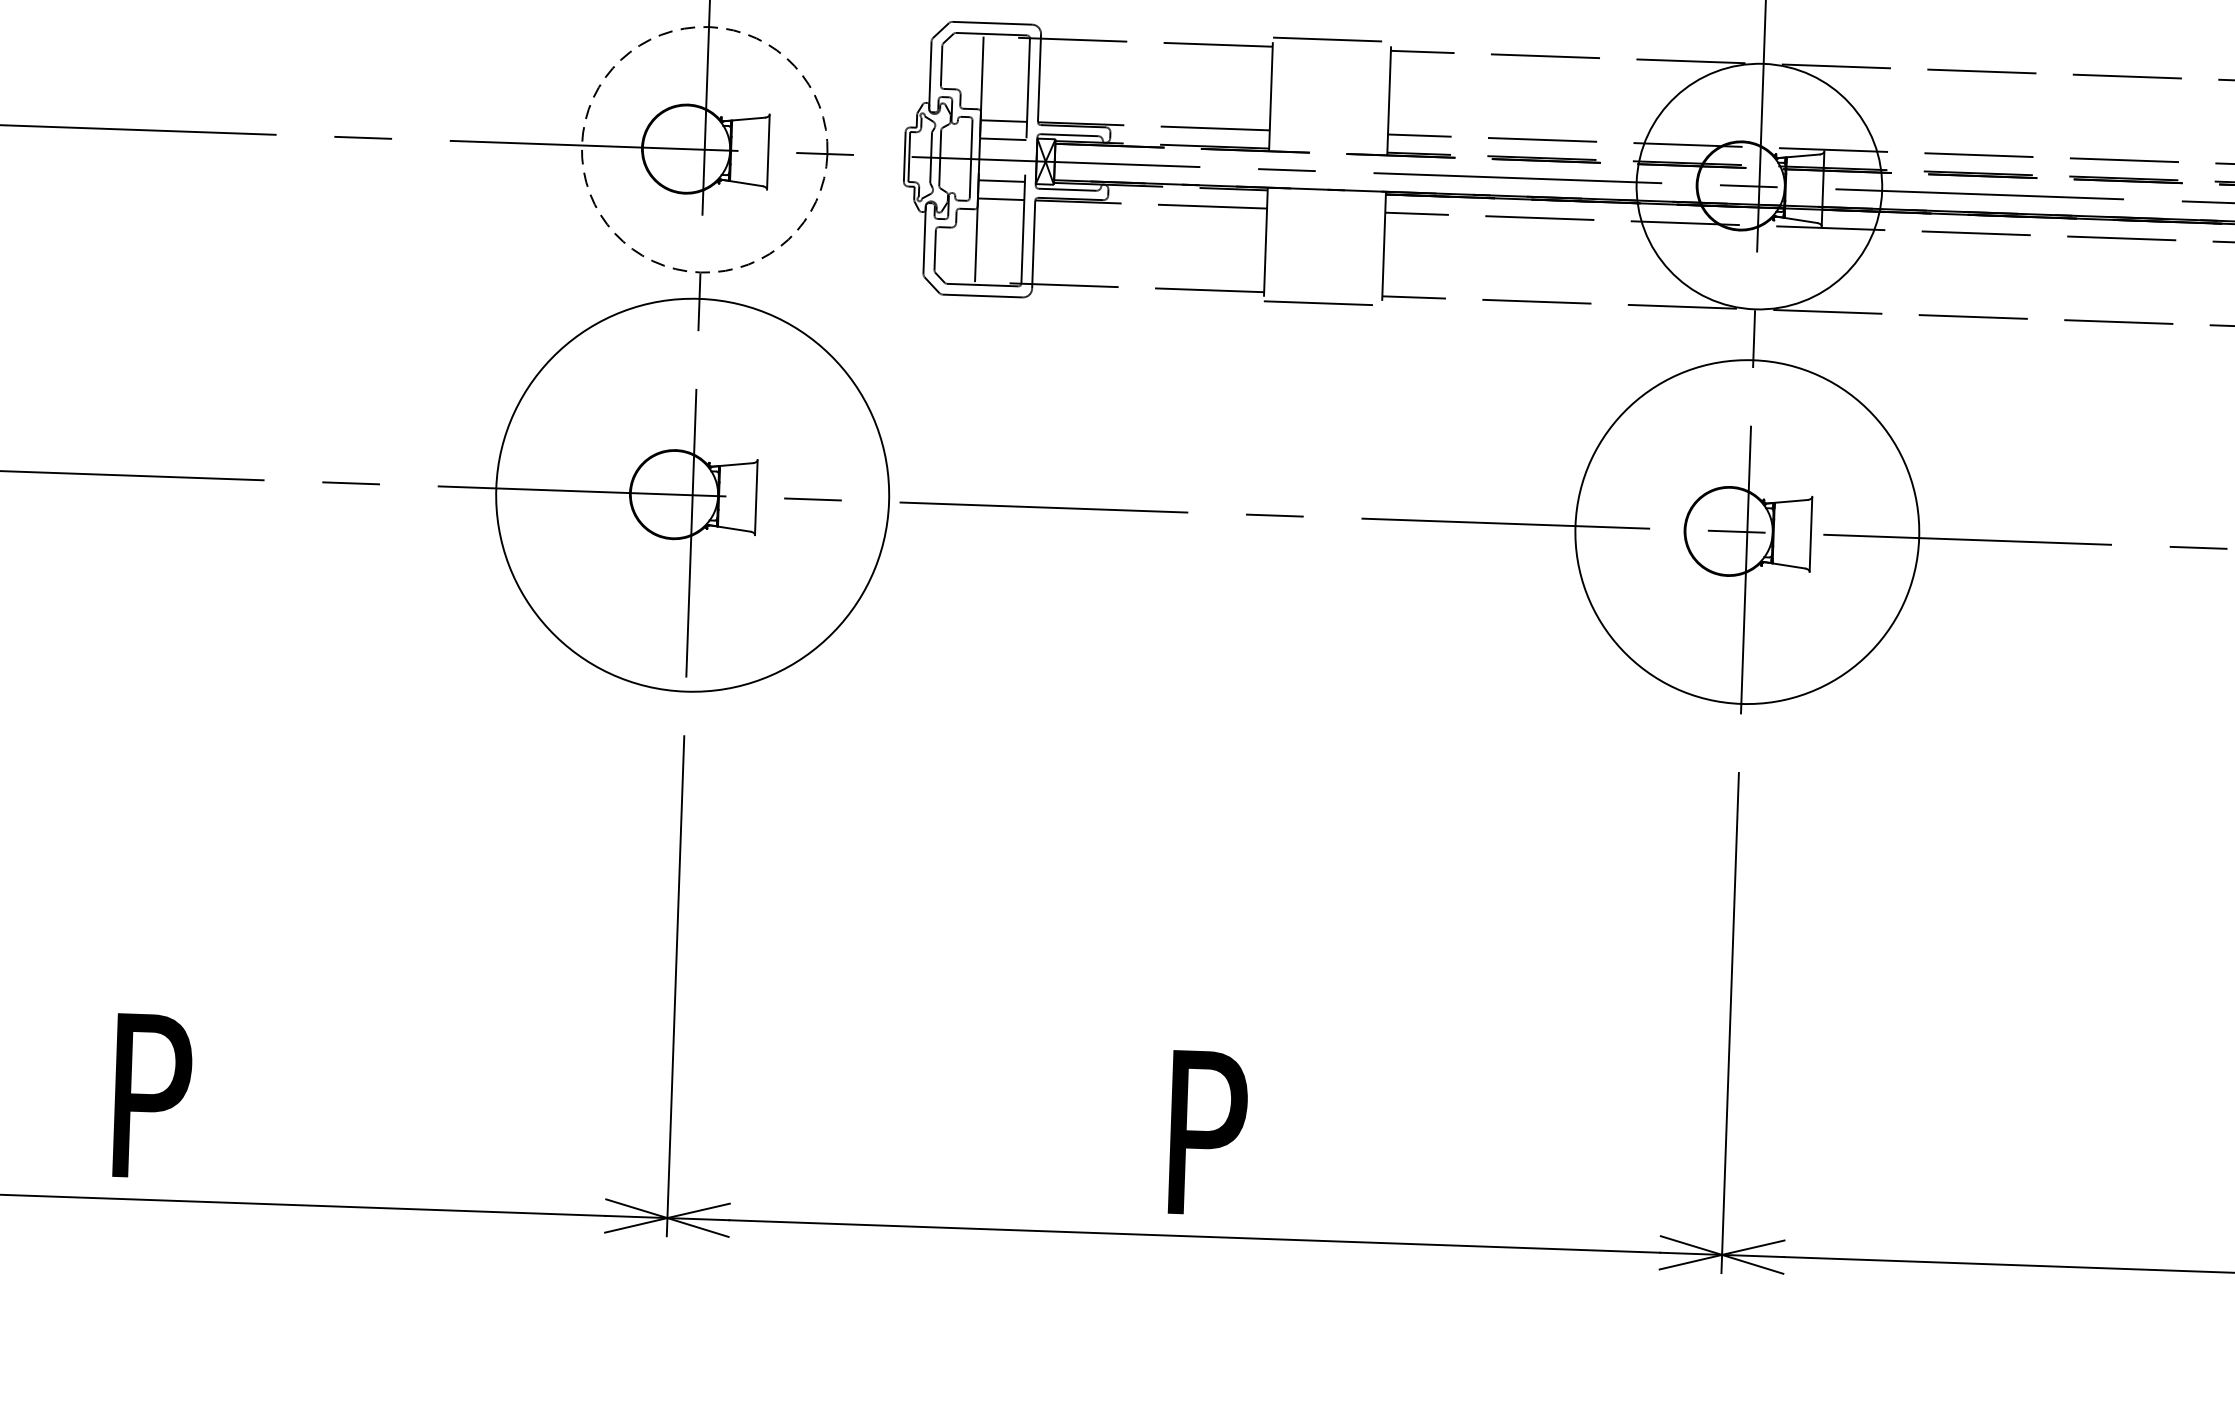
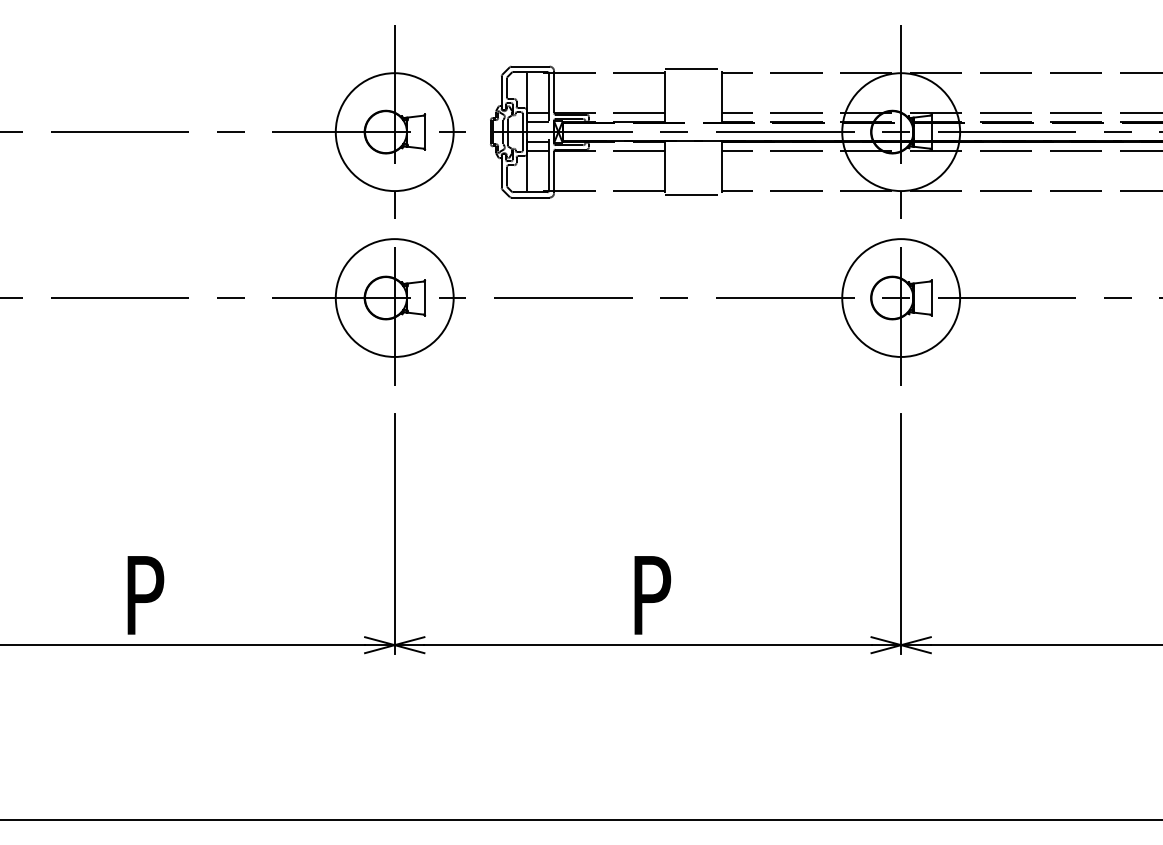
circle: (704, 150) -> (394, 132), dashed -> solid
circle: (692, 494) -> (394, 297), size x0.62
circle: (1748, 530) -> (901, 297), size x0.71

